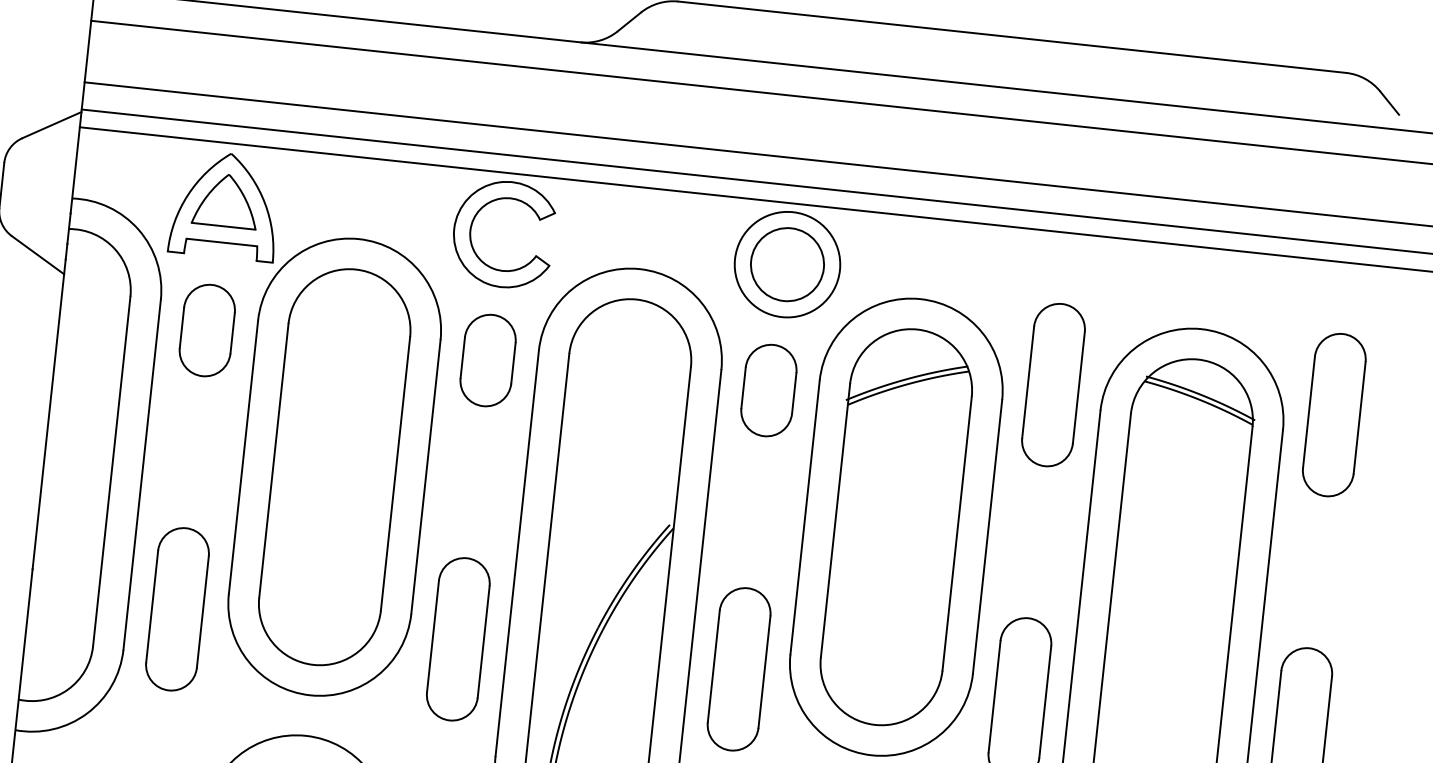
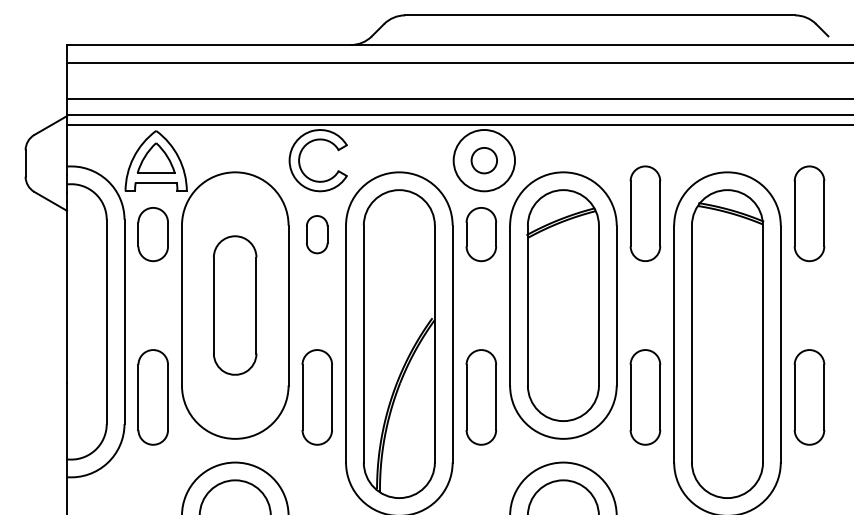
circle: (787, 264) -> (484, 160), size x0.6
part: (486, 360) -> (316, 234), size x0.7
part: (333, 466) -> (234, 305), size x0.6

